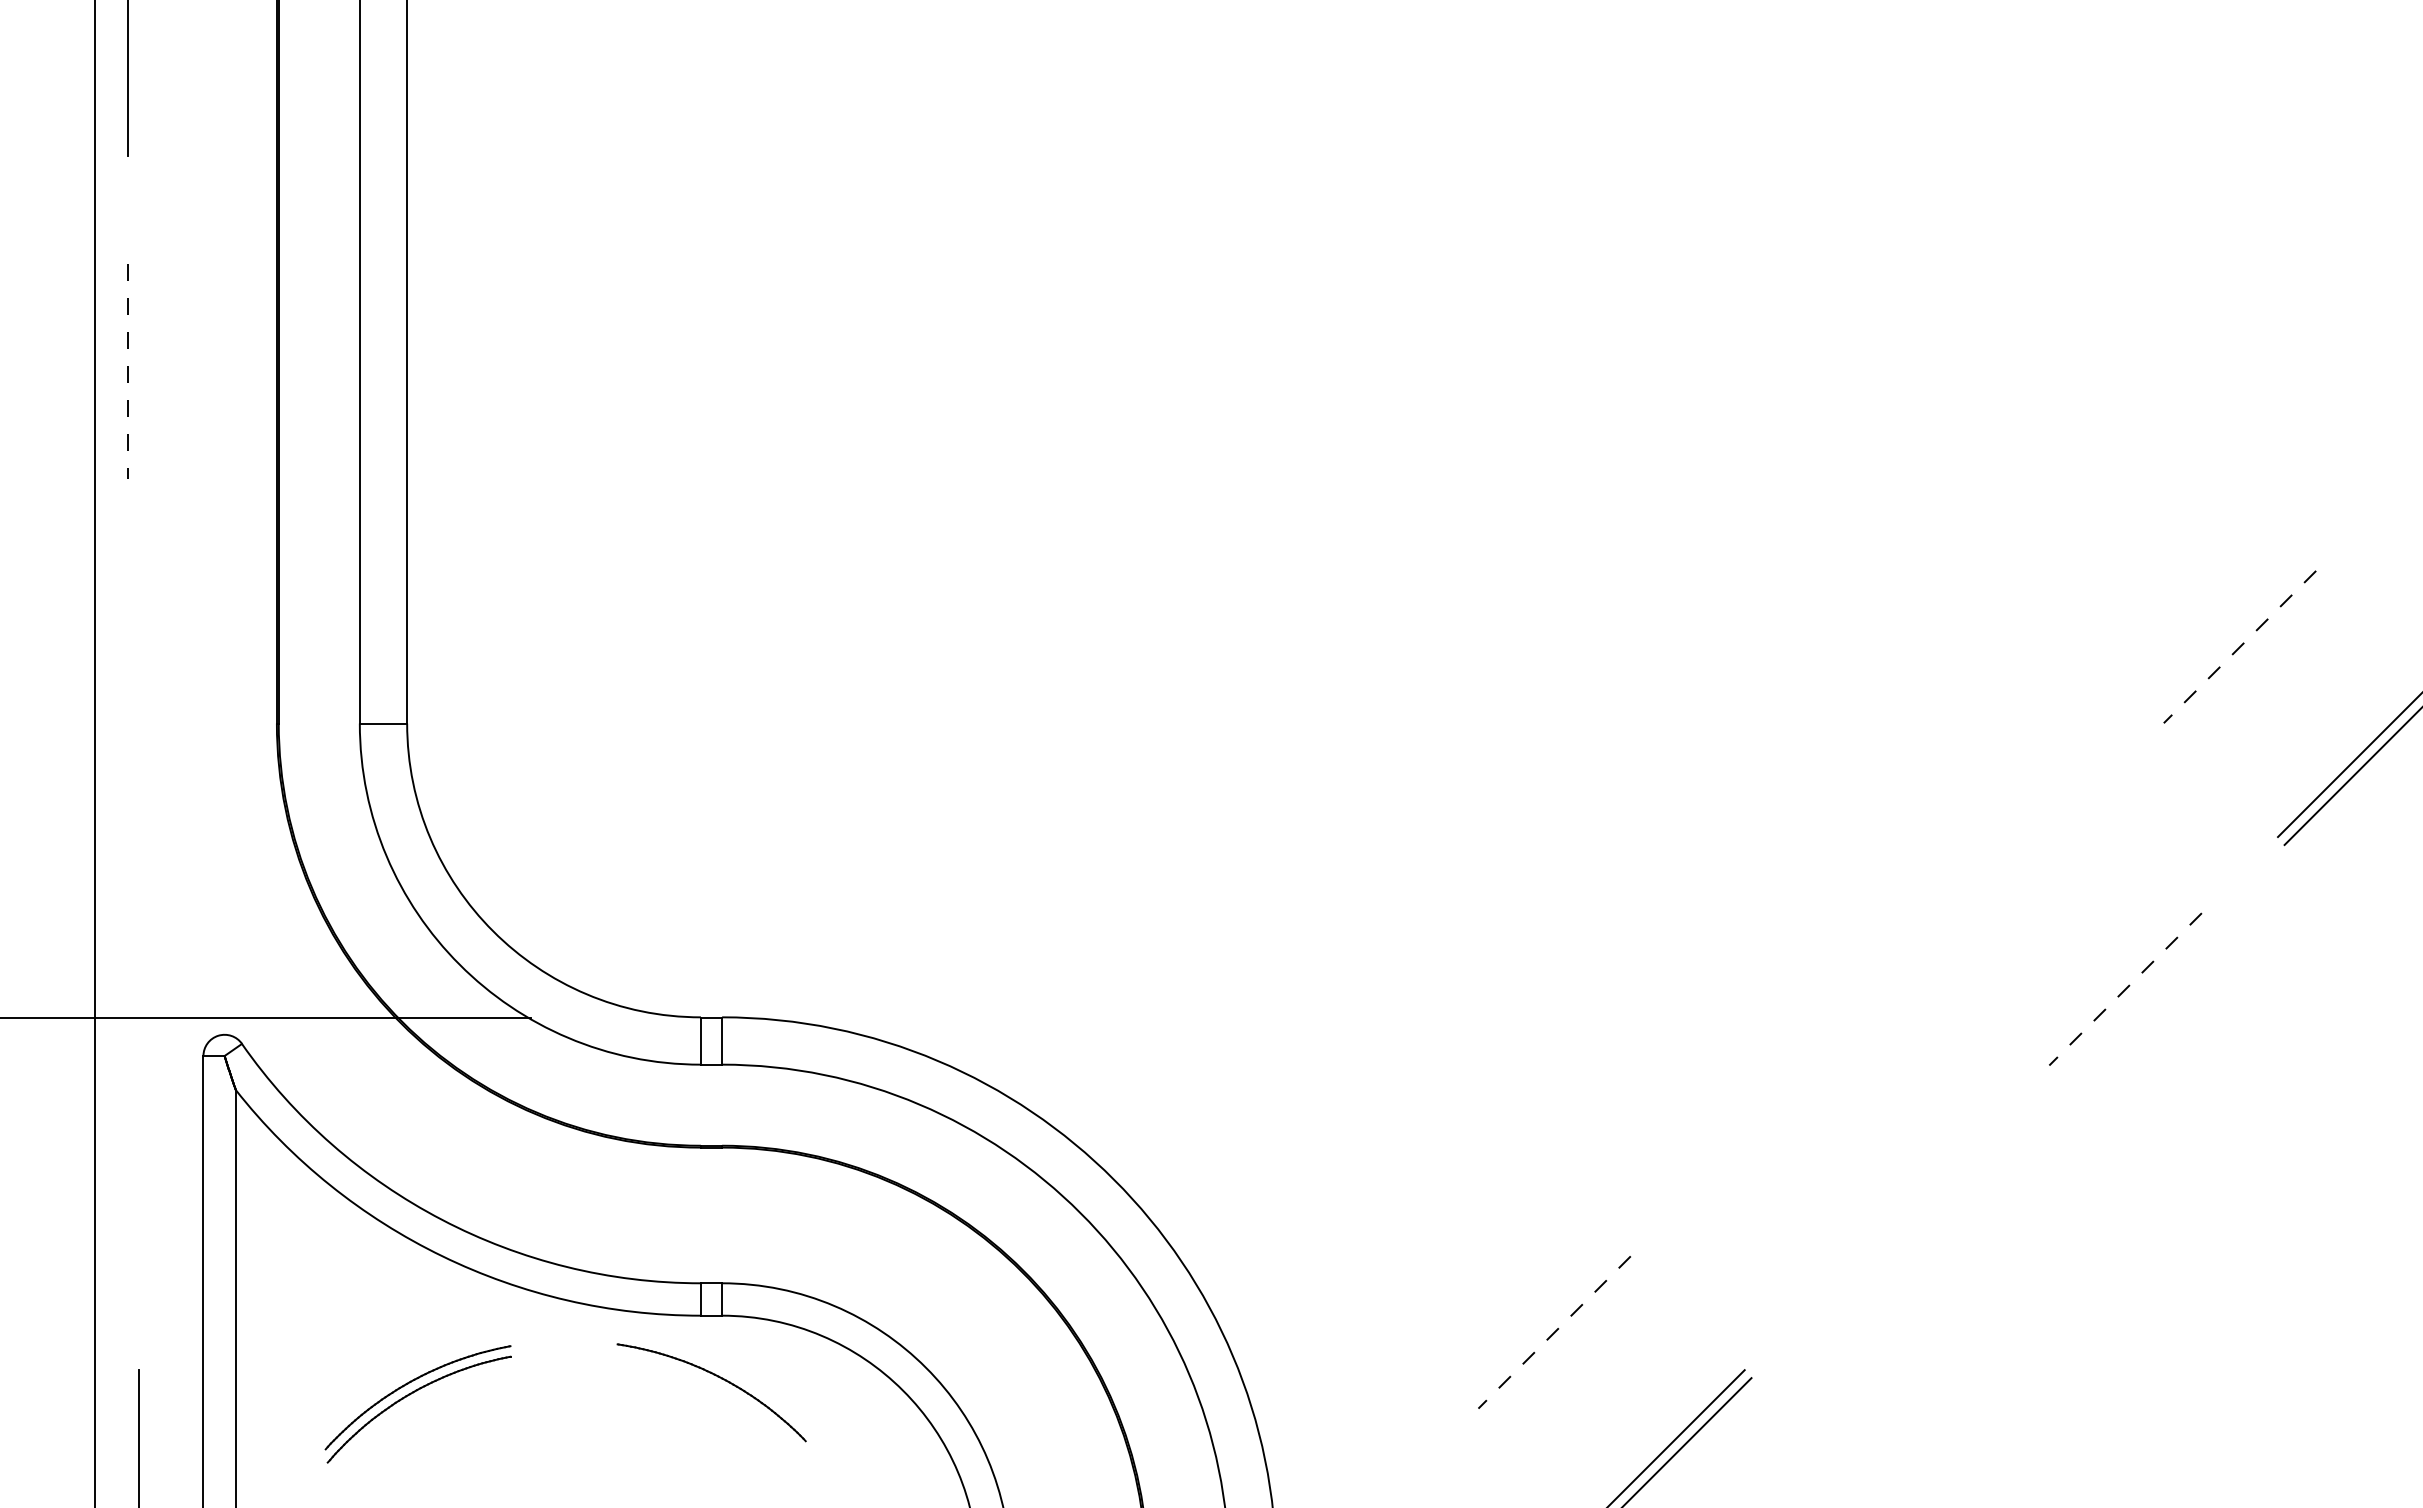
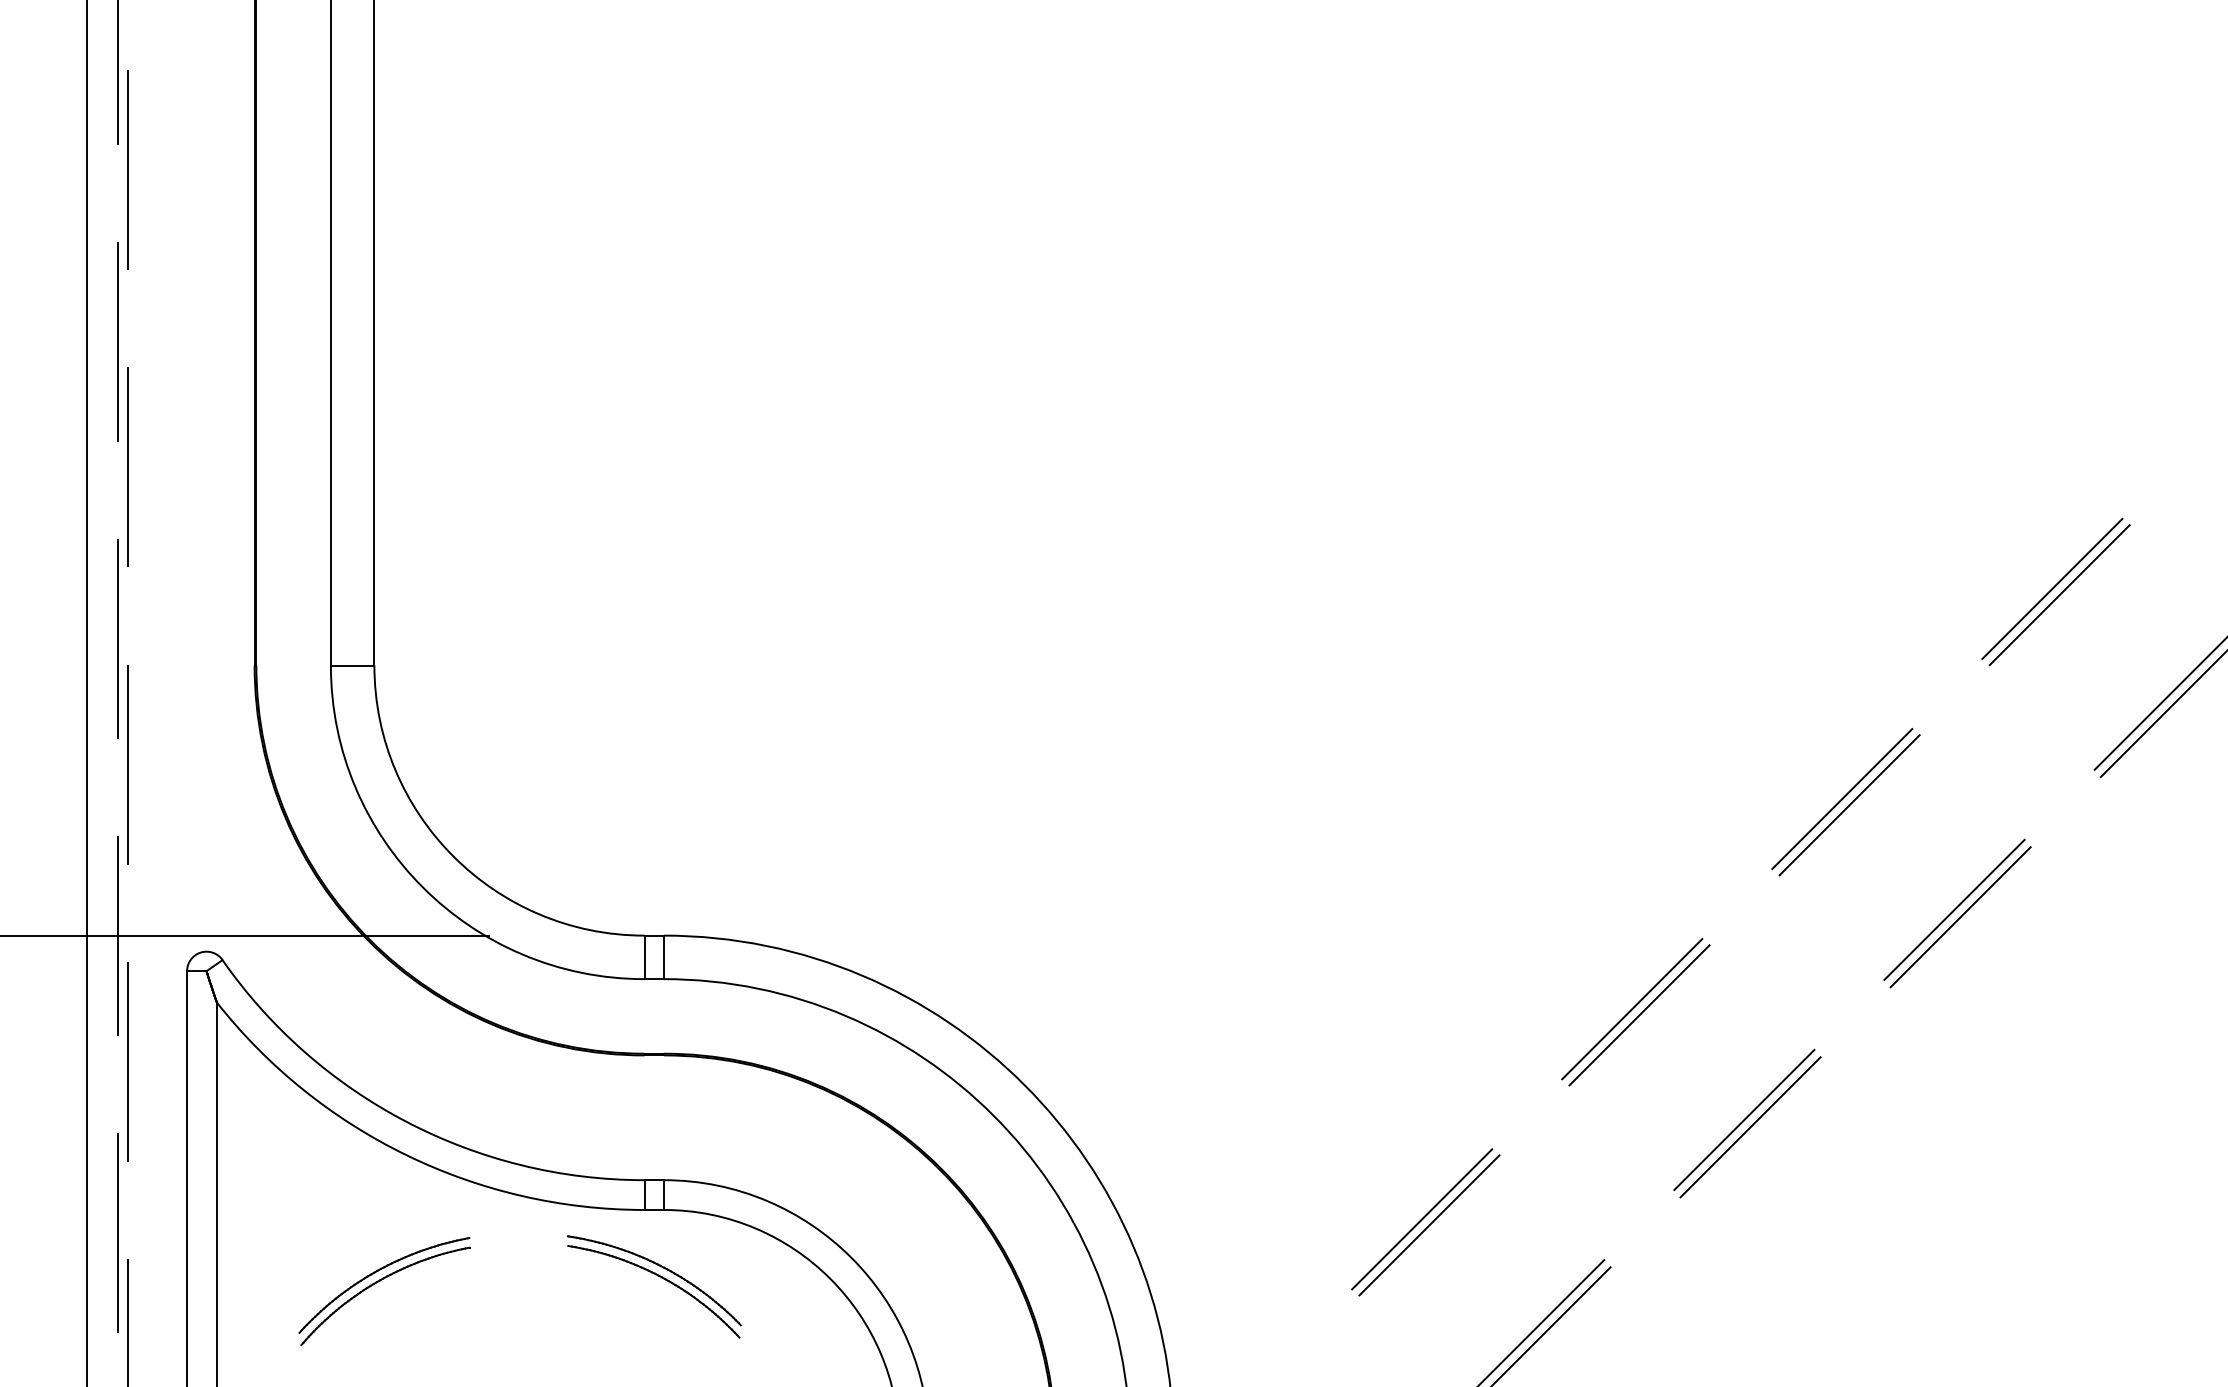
line: (138, 184) -> (127, 169), added
line: (128, 371) -> (118, 341), dashed -> solid
line: (138, 507) -> (127, 466), added
line: (2231, 640) -> (2051, 589), added
line: (2240, 647) -> (2060, 595), dashed -> solid
line: (128, 694) -> (118, 638), added
line: (138, 830) -> (127, 763), added
line: (2003, 868) -> (1842, 798), added
line: (2011, 875) -> (1849, 805), added
line: (2125, 989) -> (1954, 910), dashed -> solid
line: (2132, 997) -> (1960, 917), added
line: (128, 1017) -> (118, 935), added
line: (1774, 1097) -> (1631, 1009), added
line: (1782, 1103) -> (1639, 1014), added
line: (138, 1154) -> (127, 1061), added
line: (1896, 1217) -> (1743, 1119), added
line: (1903, 1225) -> (1750, 1127), added
line: (1546, 1325) -> (1422, 1218), added
line: (1554, 1332) -> (1429, 1225), dashed -> solid
line: (128, 1340) -> (118, 1232), added
part: (718, 1389) -> (660, 1277), added

